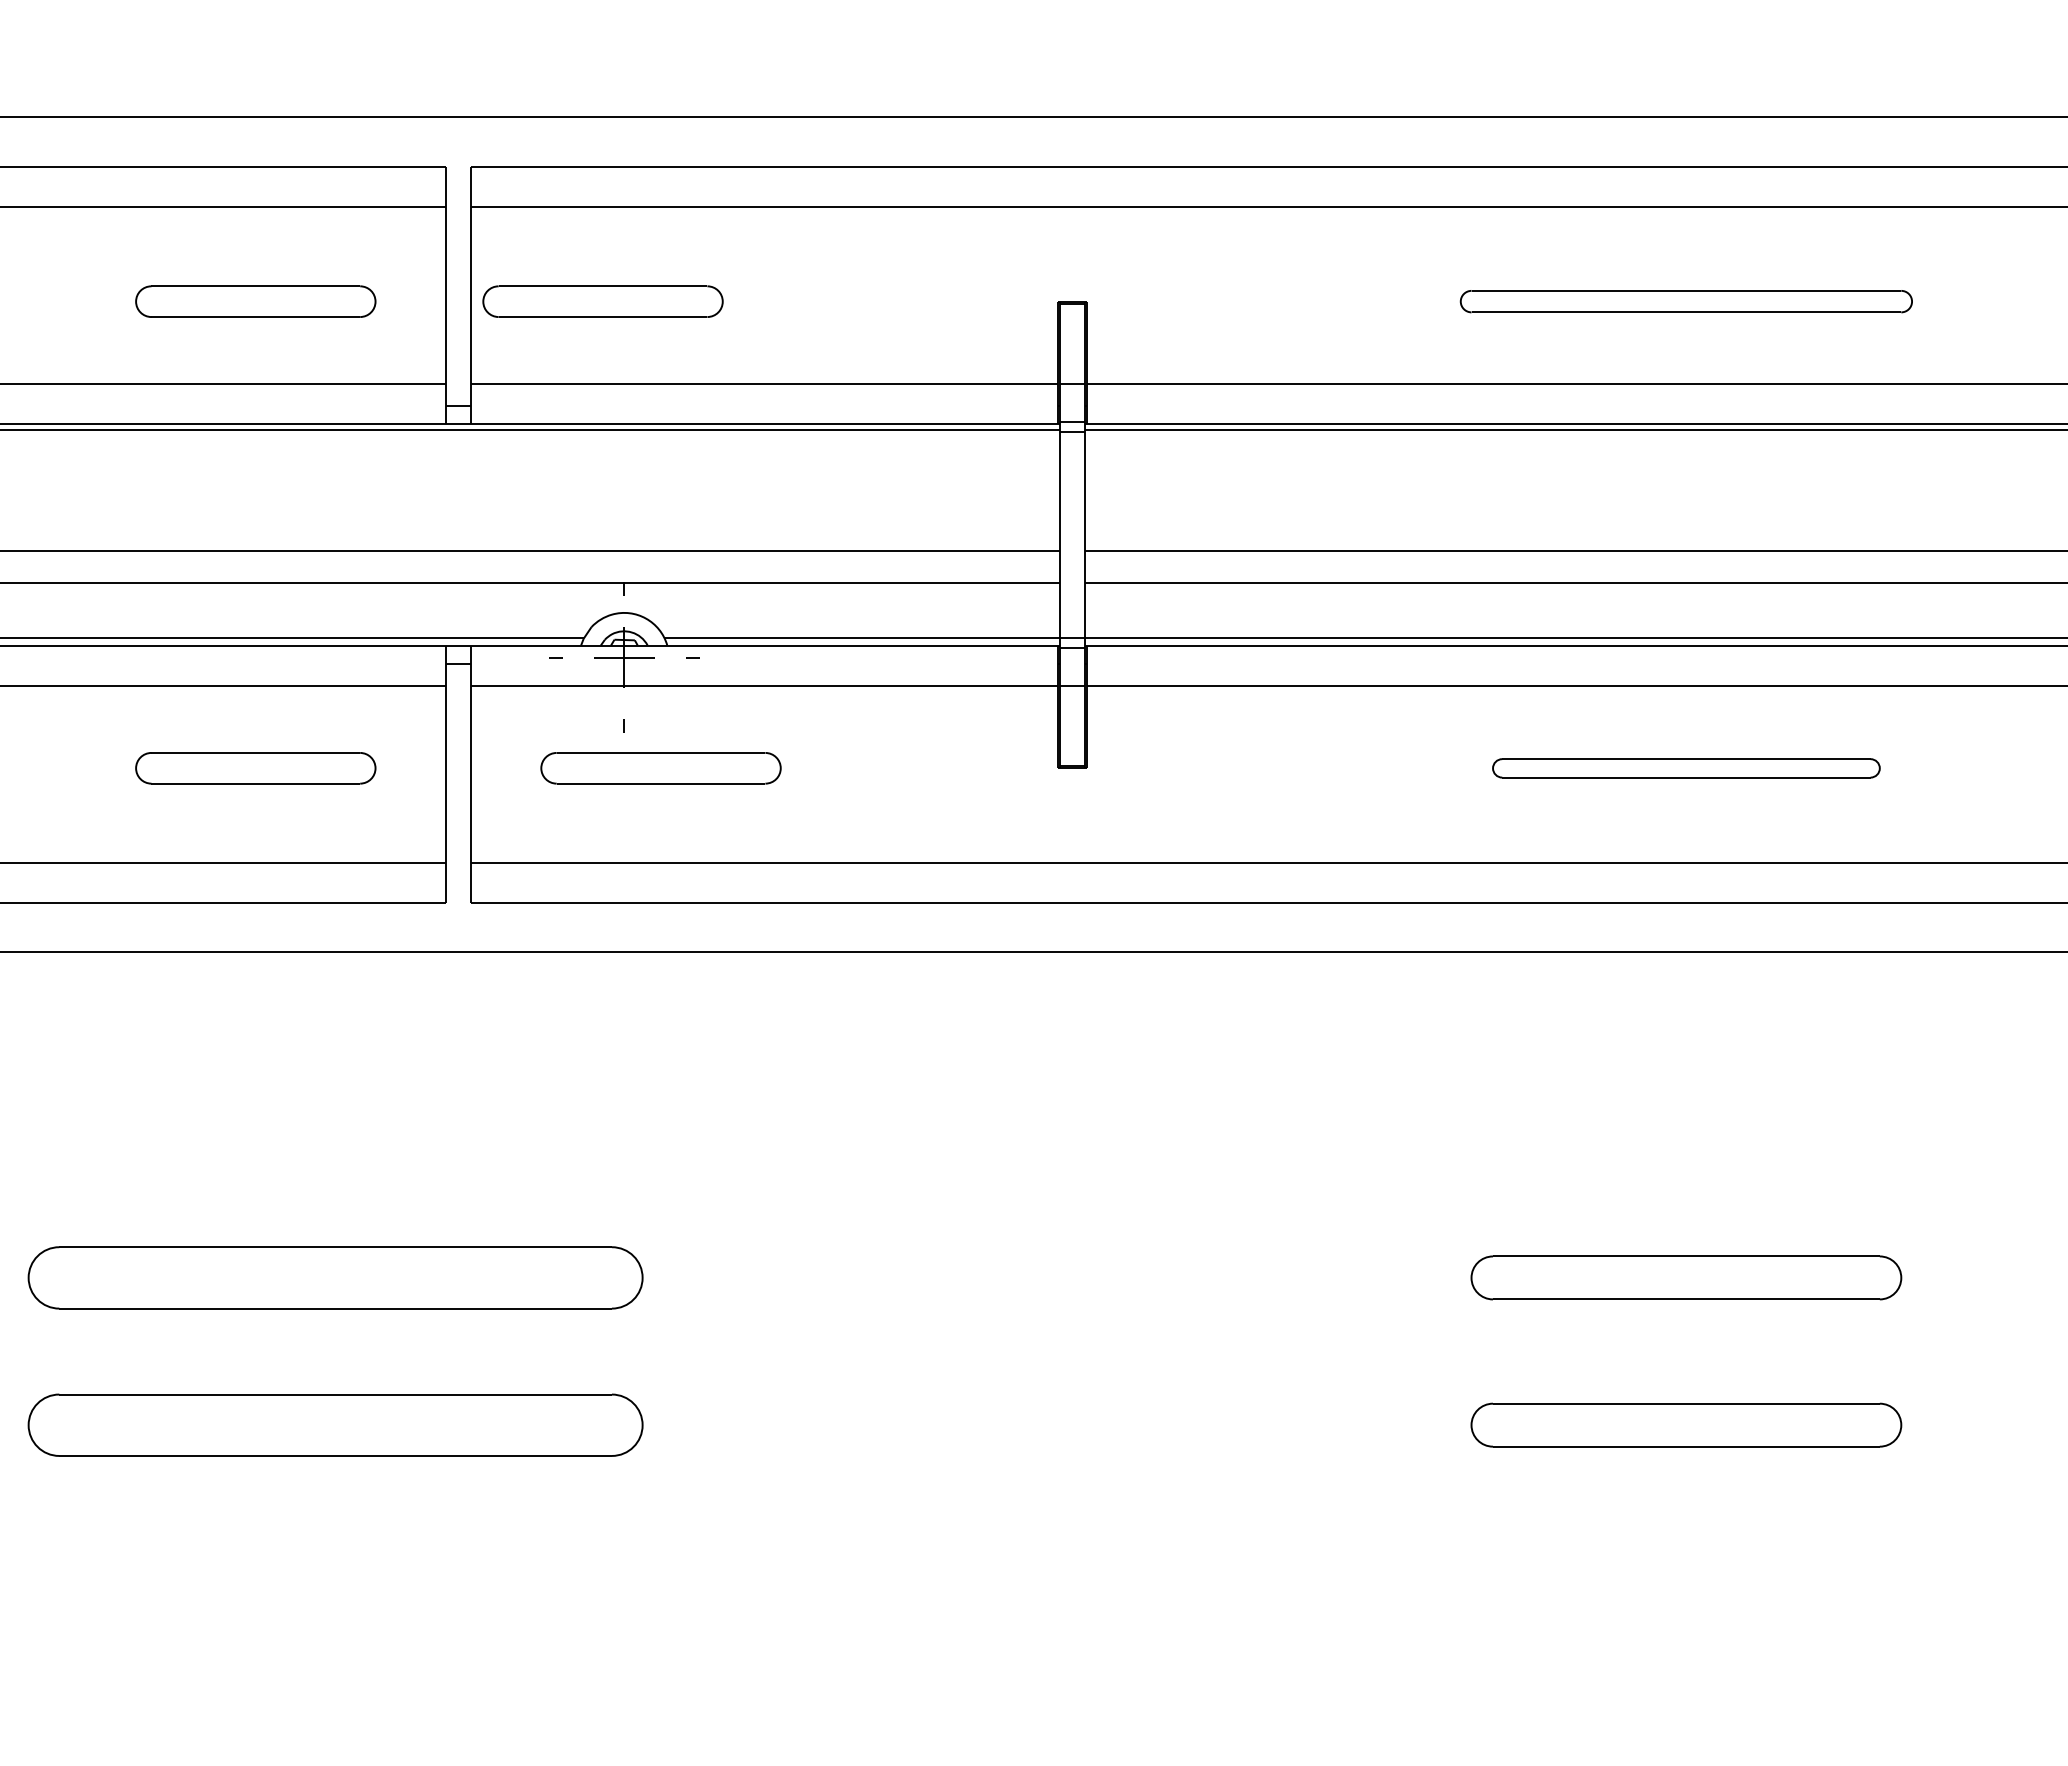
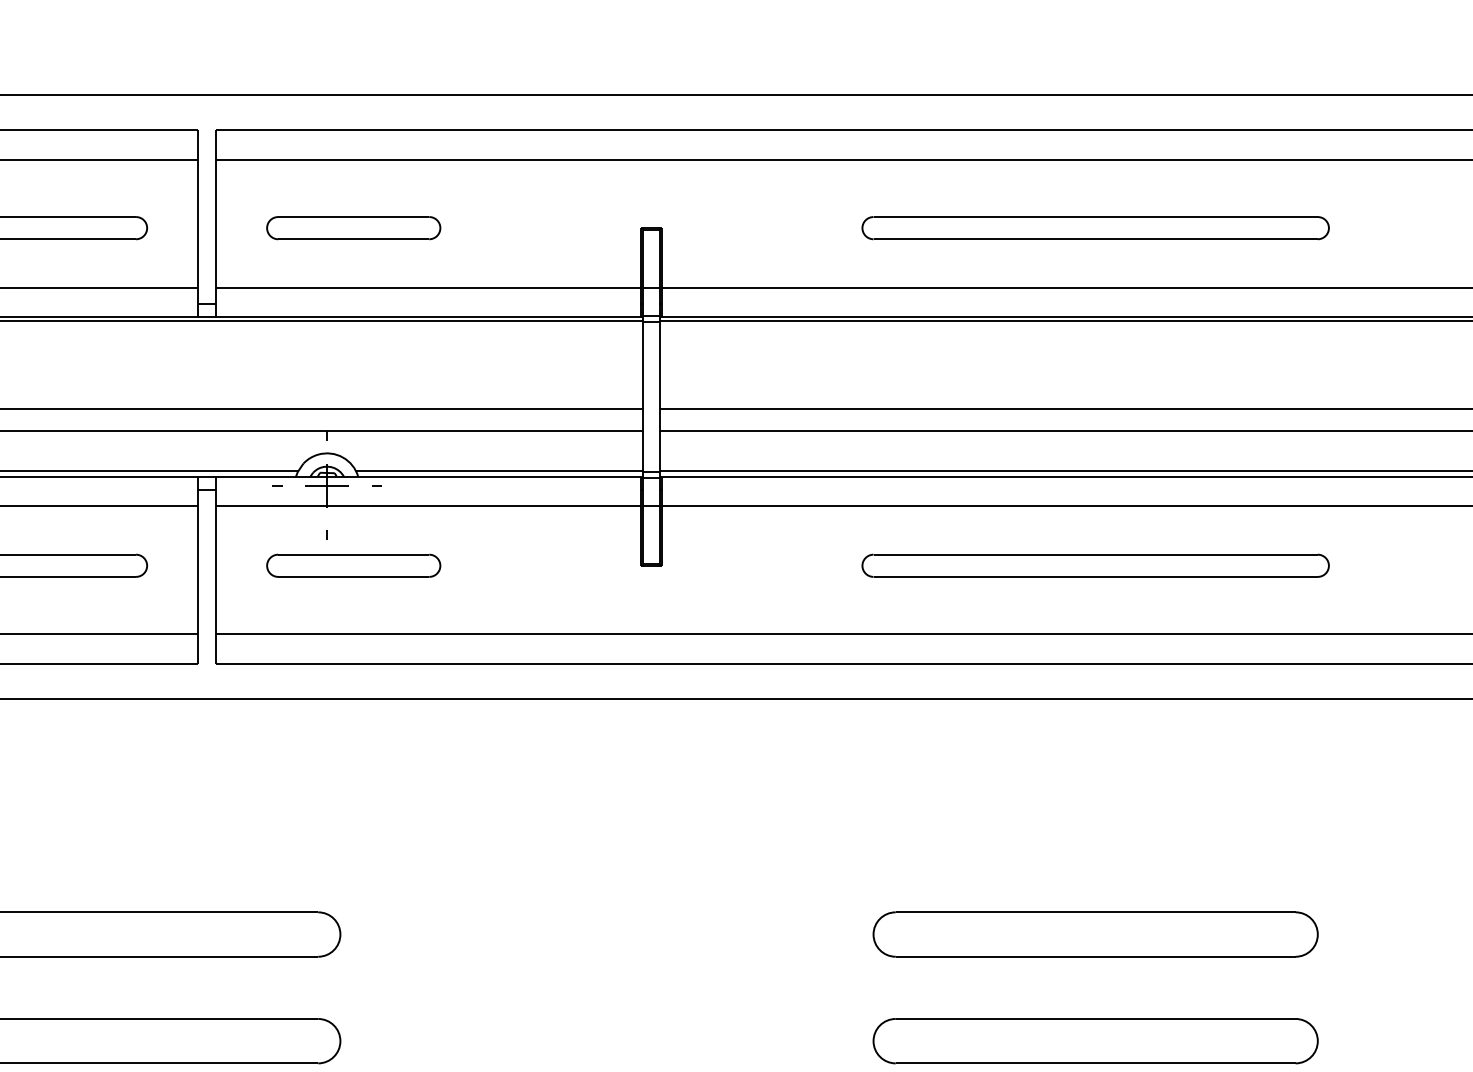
part: (602, 301) -> (353, 228), moved
part: (1686, 301) -> (1095, 228), size x1.43
part: (1686, 768) -> (1095, 565), size x1.67
part: (1686, 1277) -> (1095, 934), size x1.43
part: (1686, 1424) -> (1095, 1040), size x1.43

